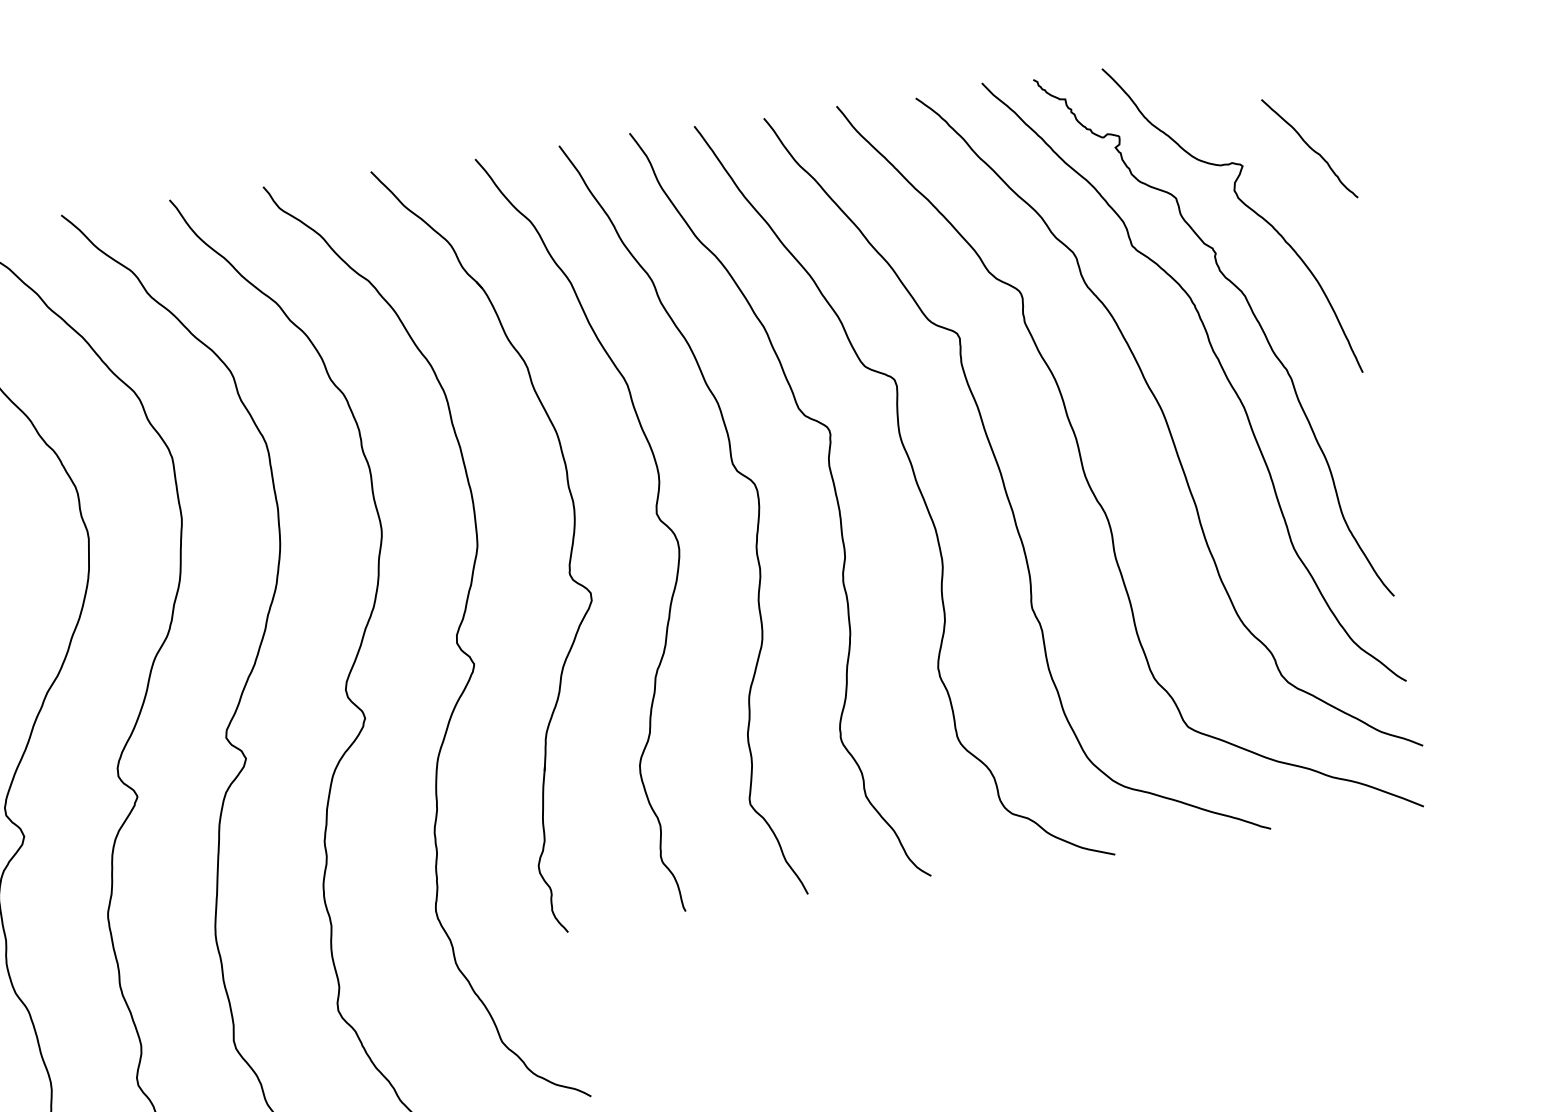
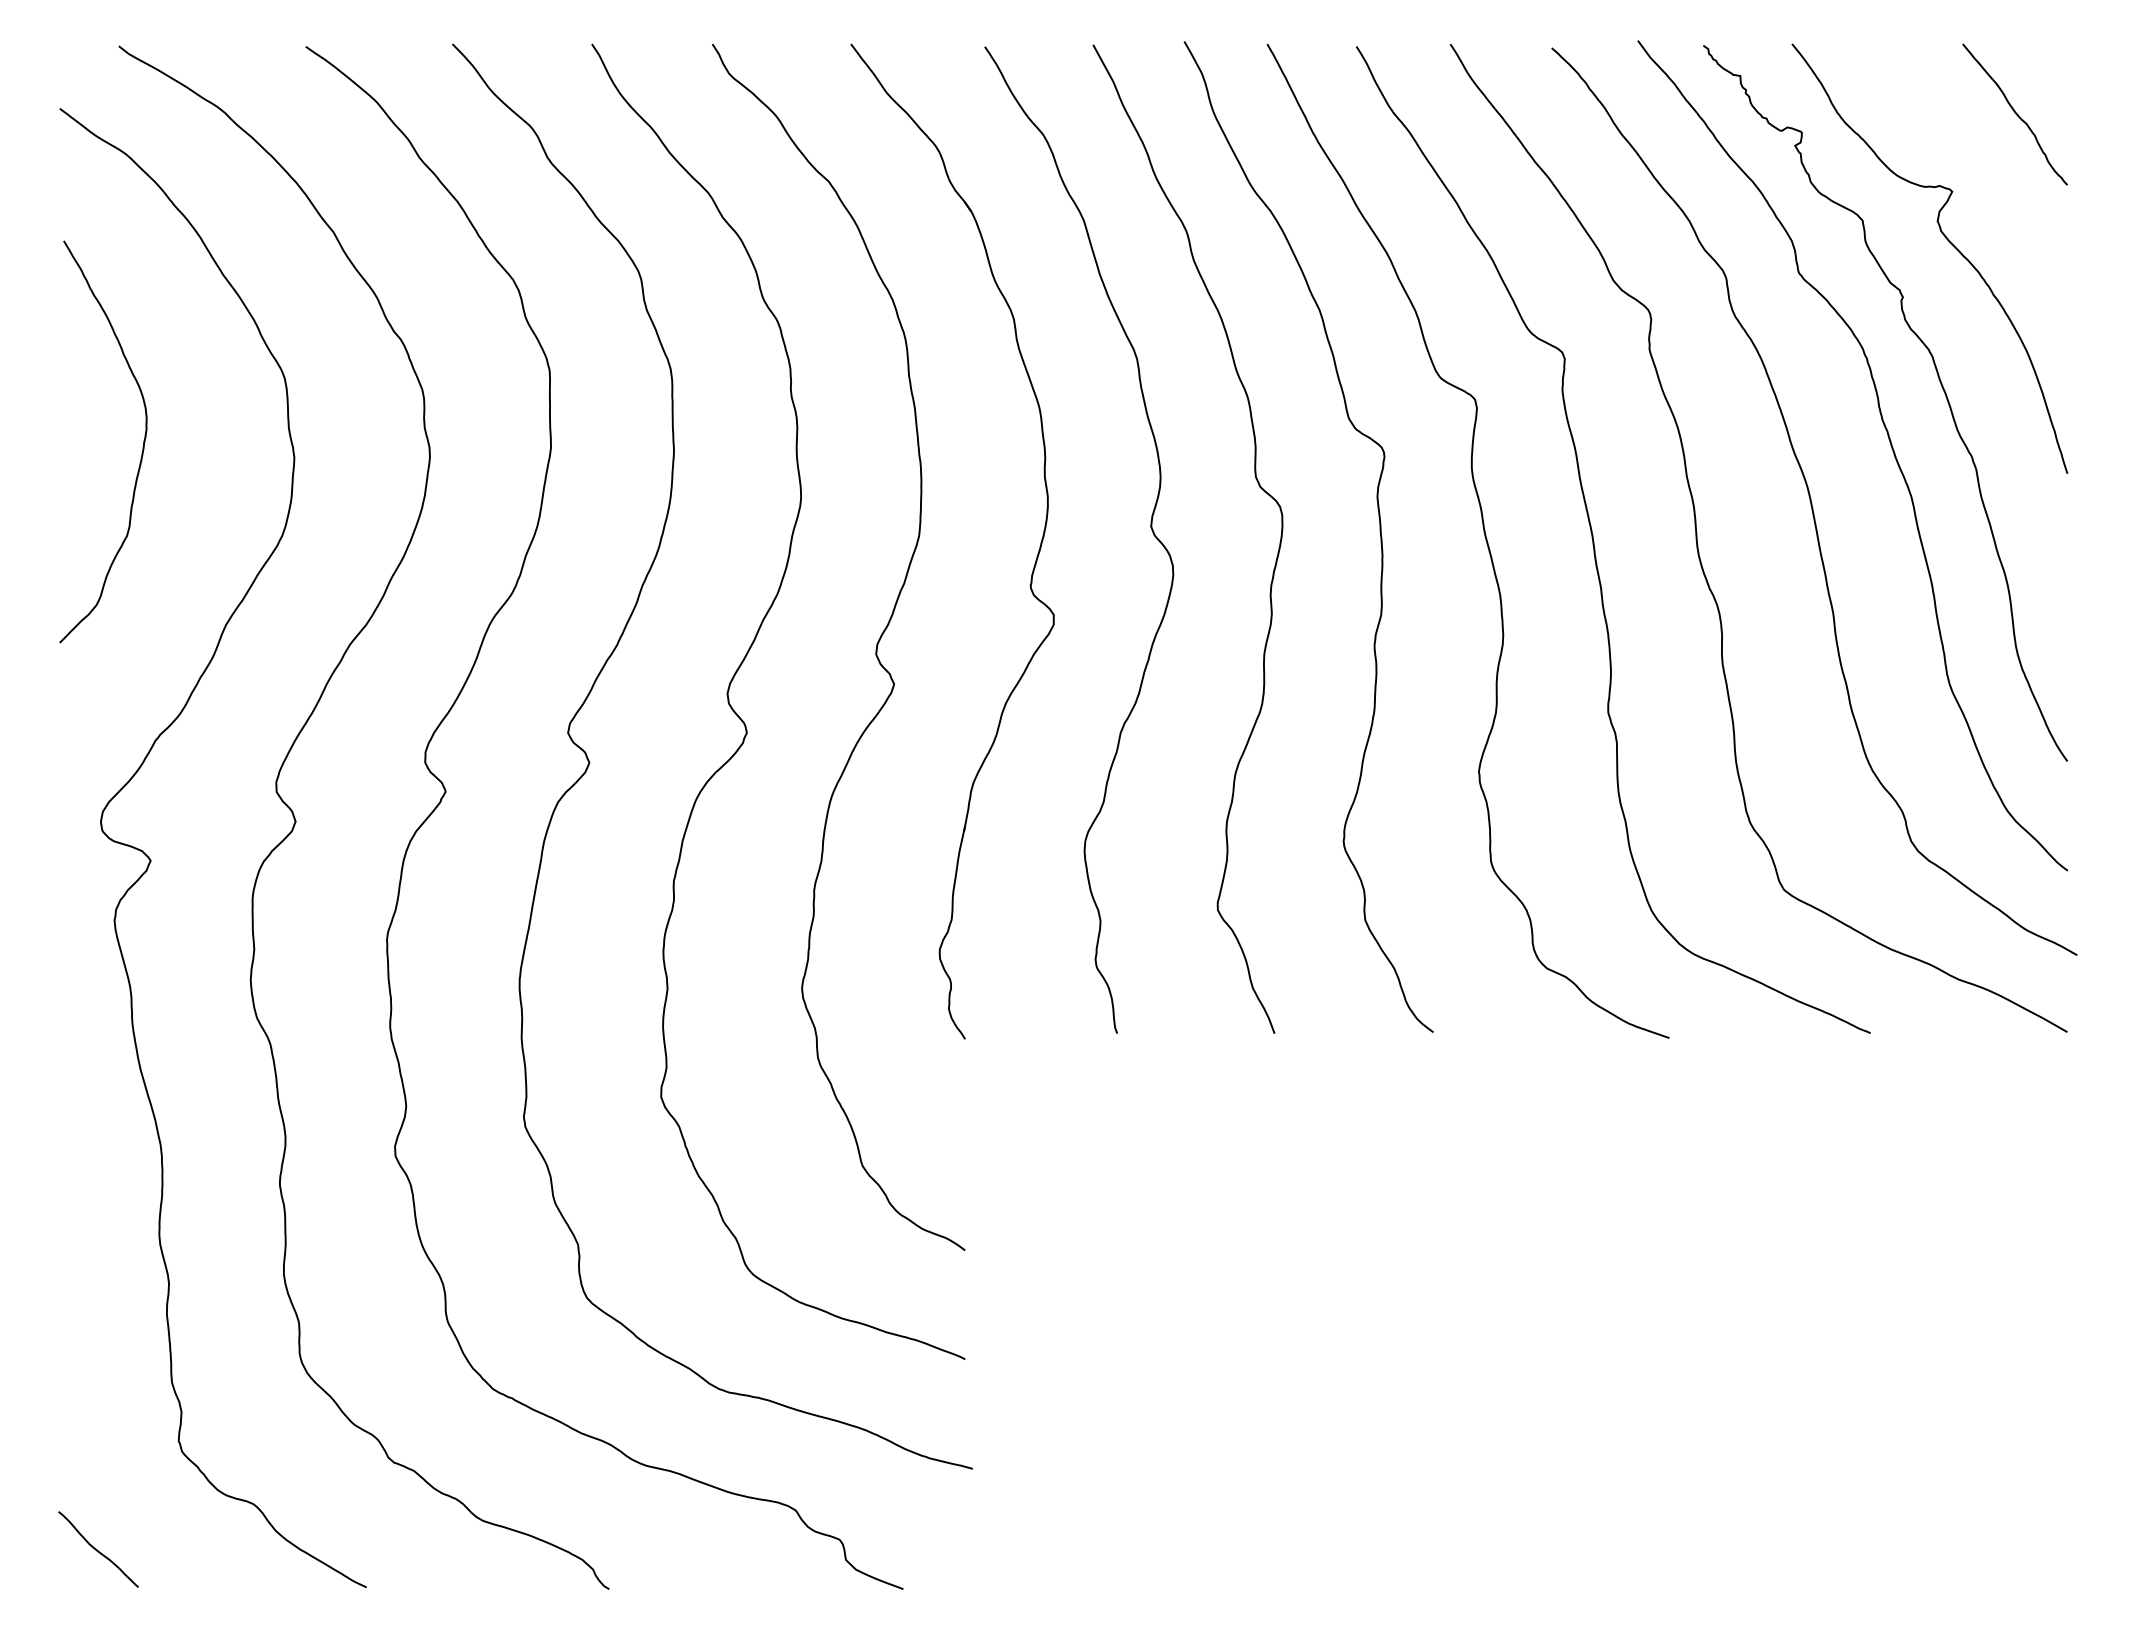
curve: (1309, 147) -> (2014, 113), moved

